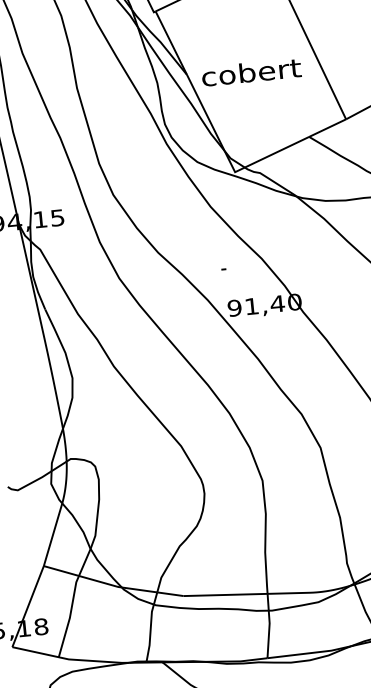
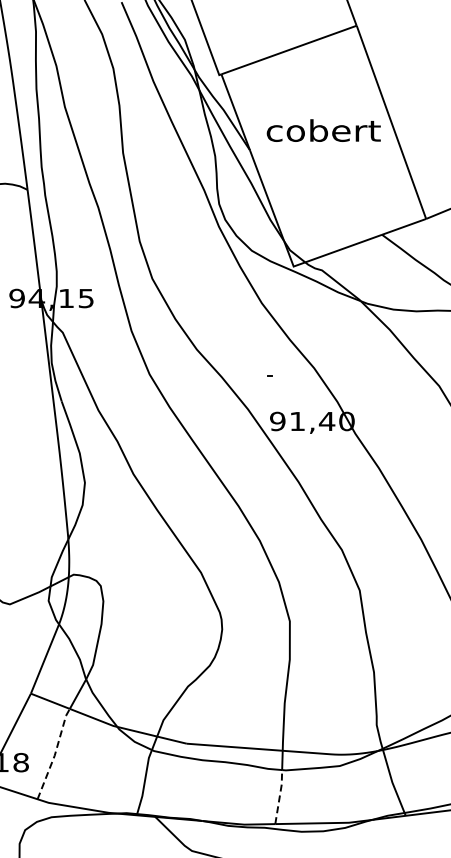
text: (251, 72) -> (323, 130), moved
line: (70, 615) -> (55, 753), solid -> dashed
line: (268, 633) -> (279, 796), solid -> dashed

